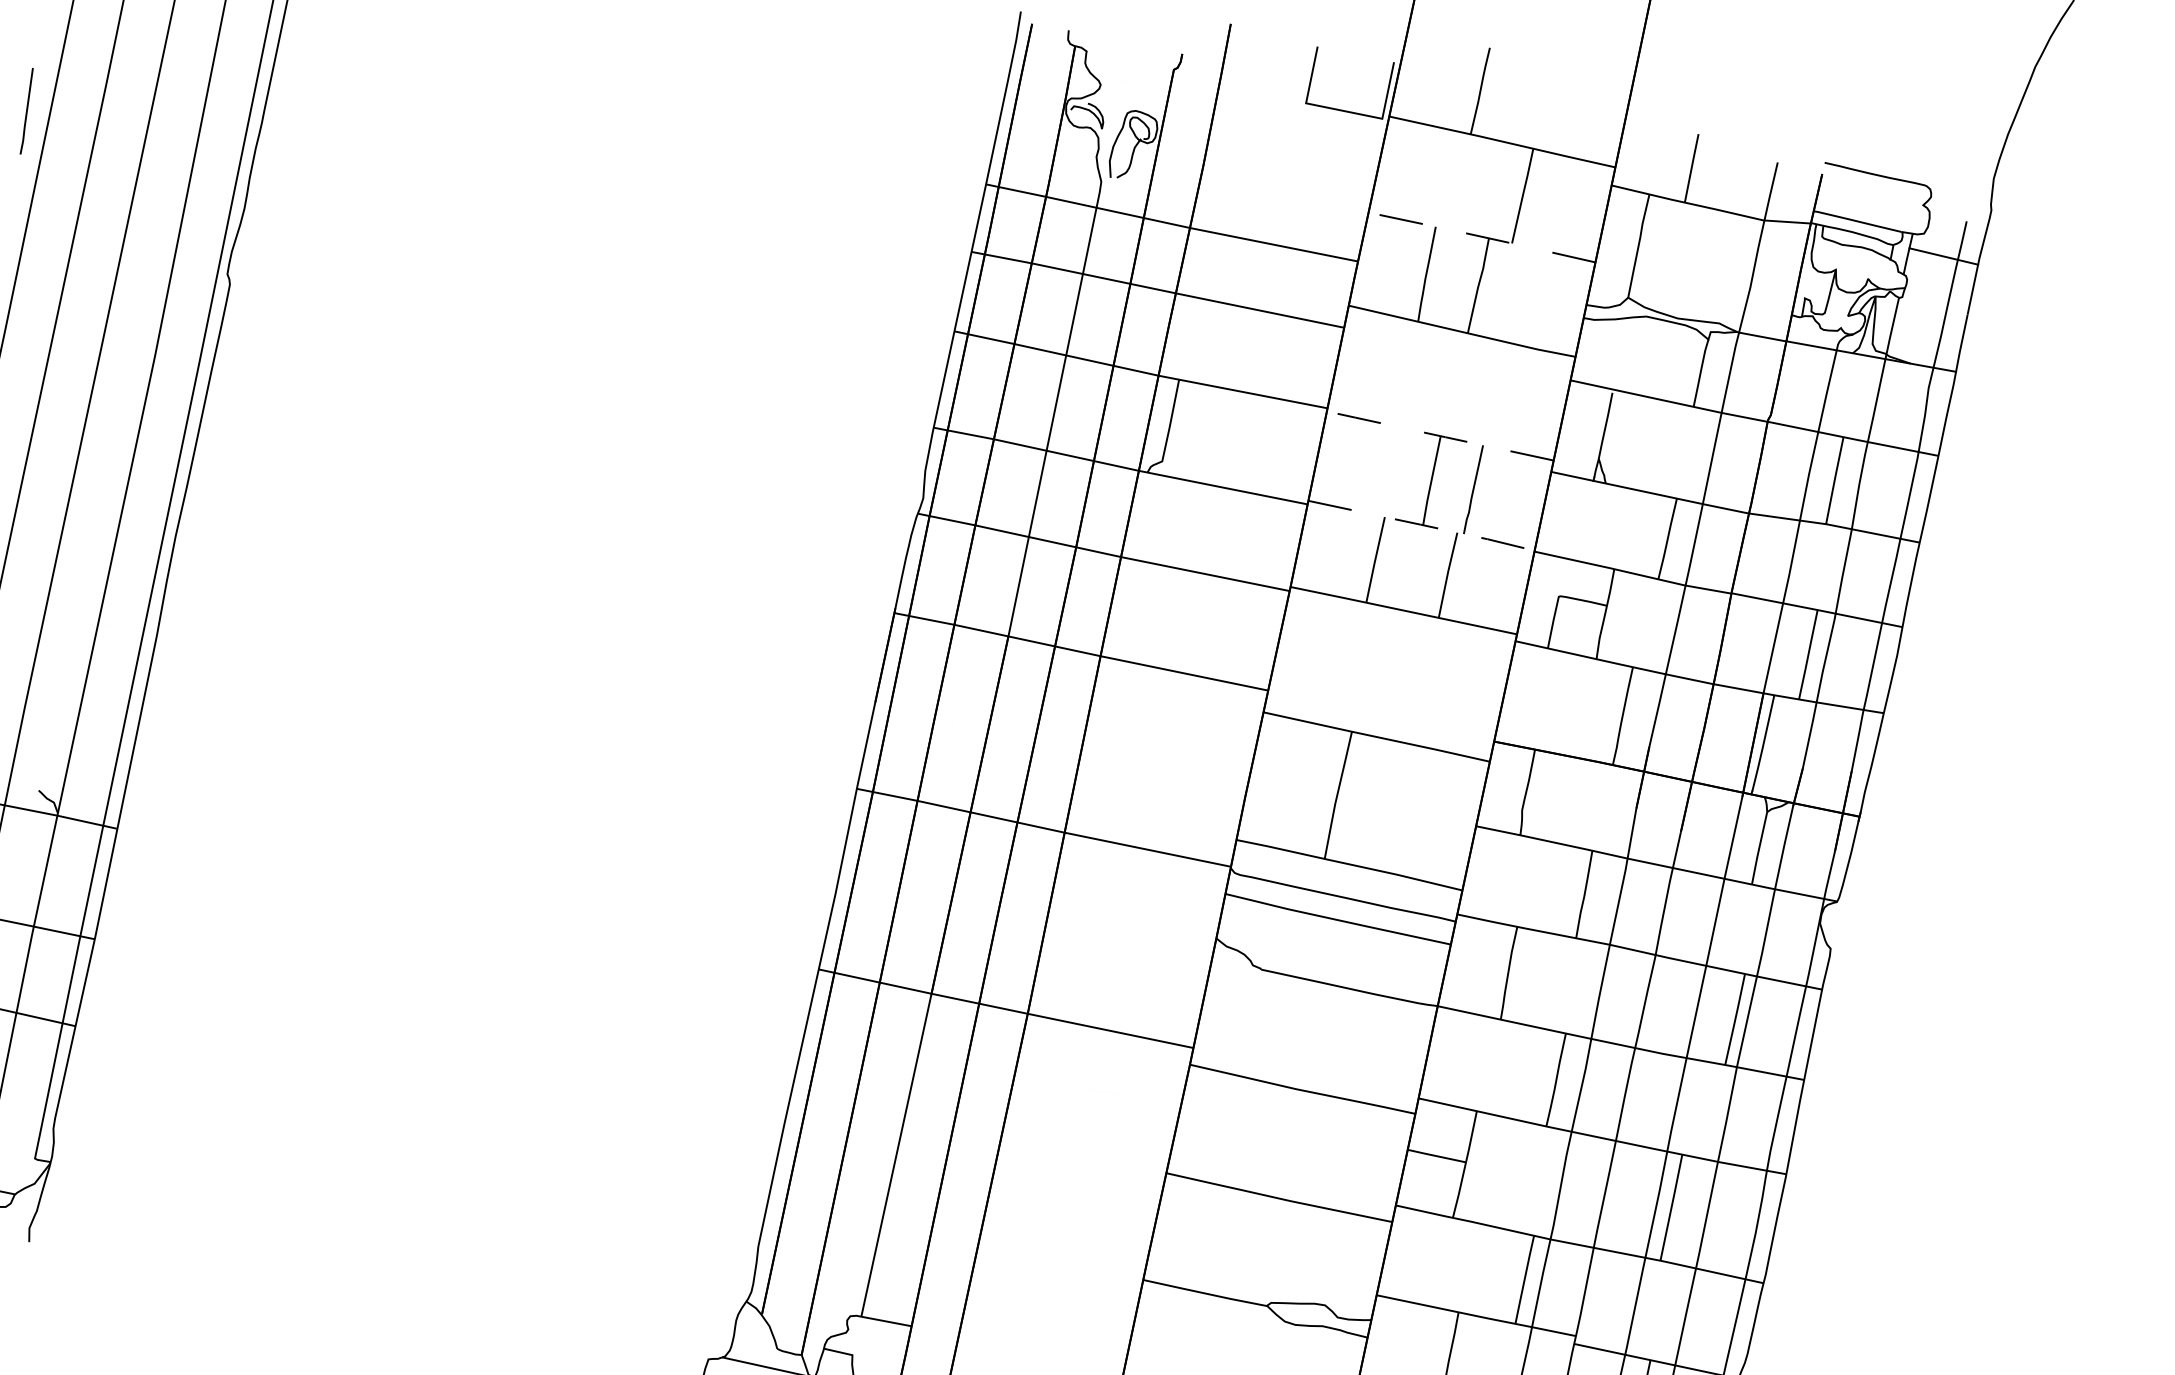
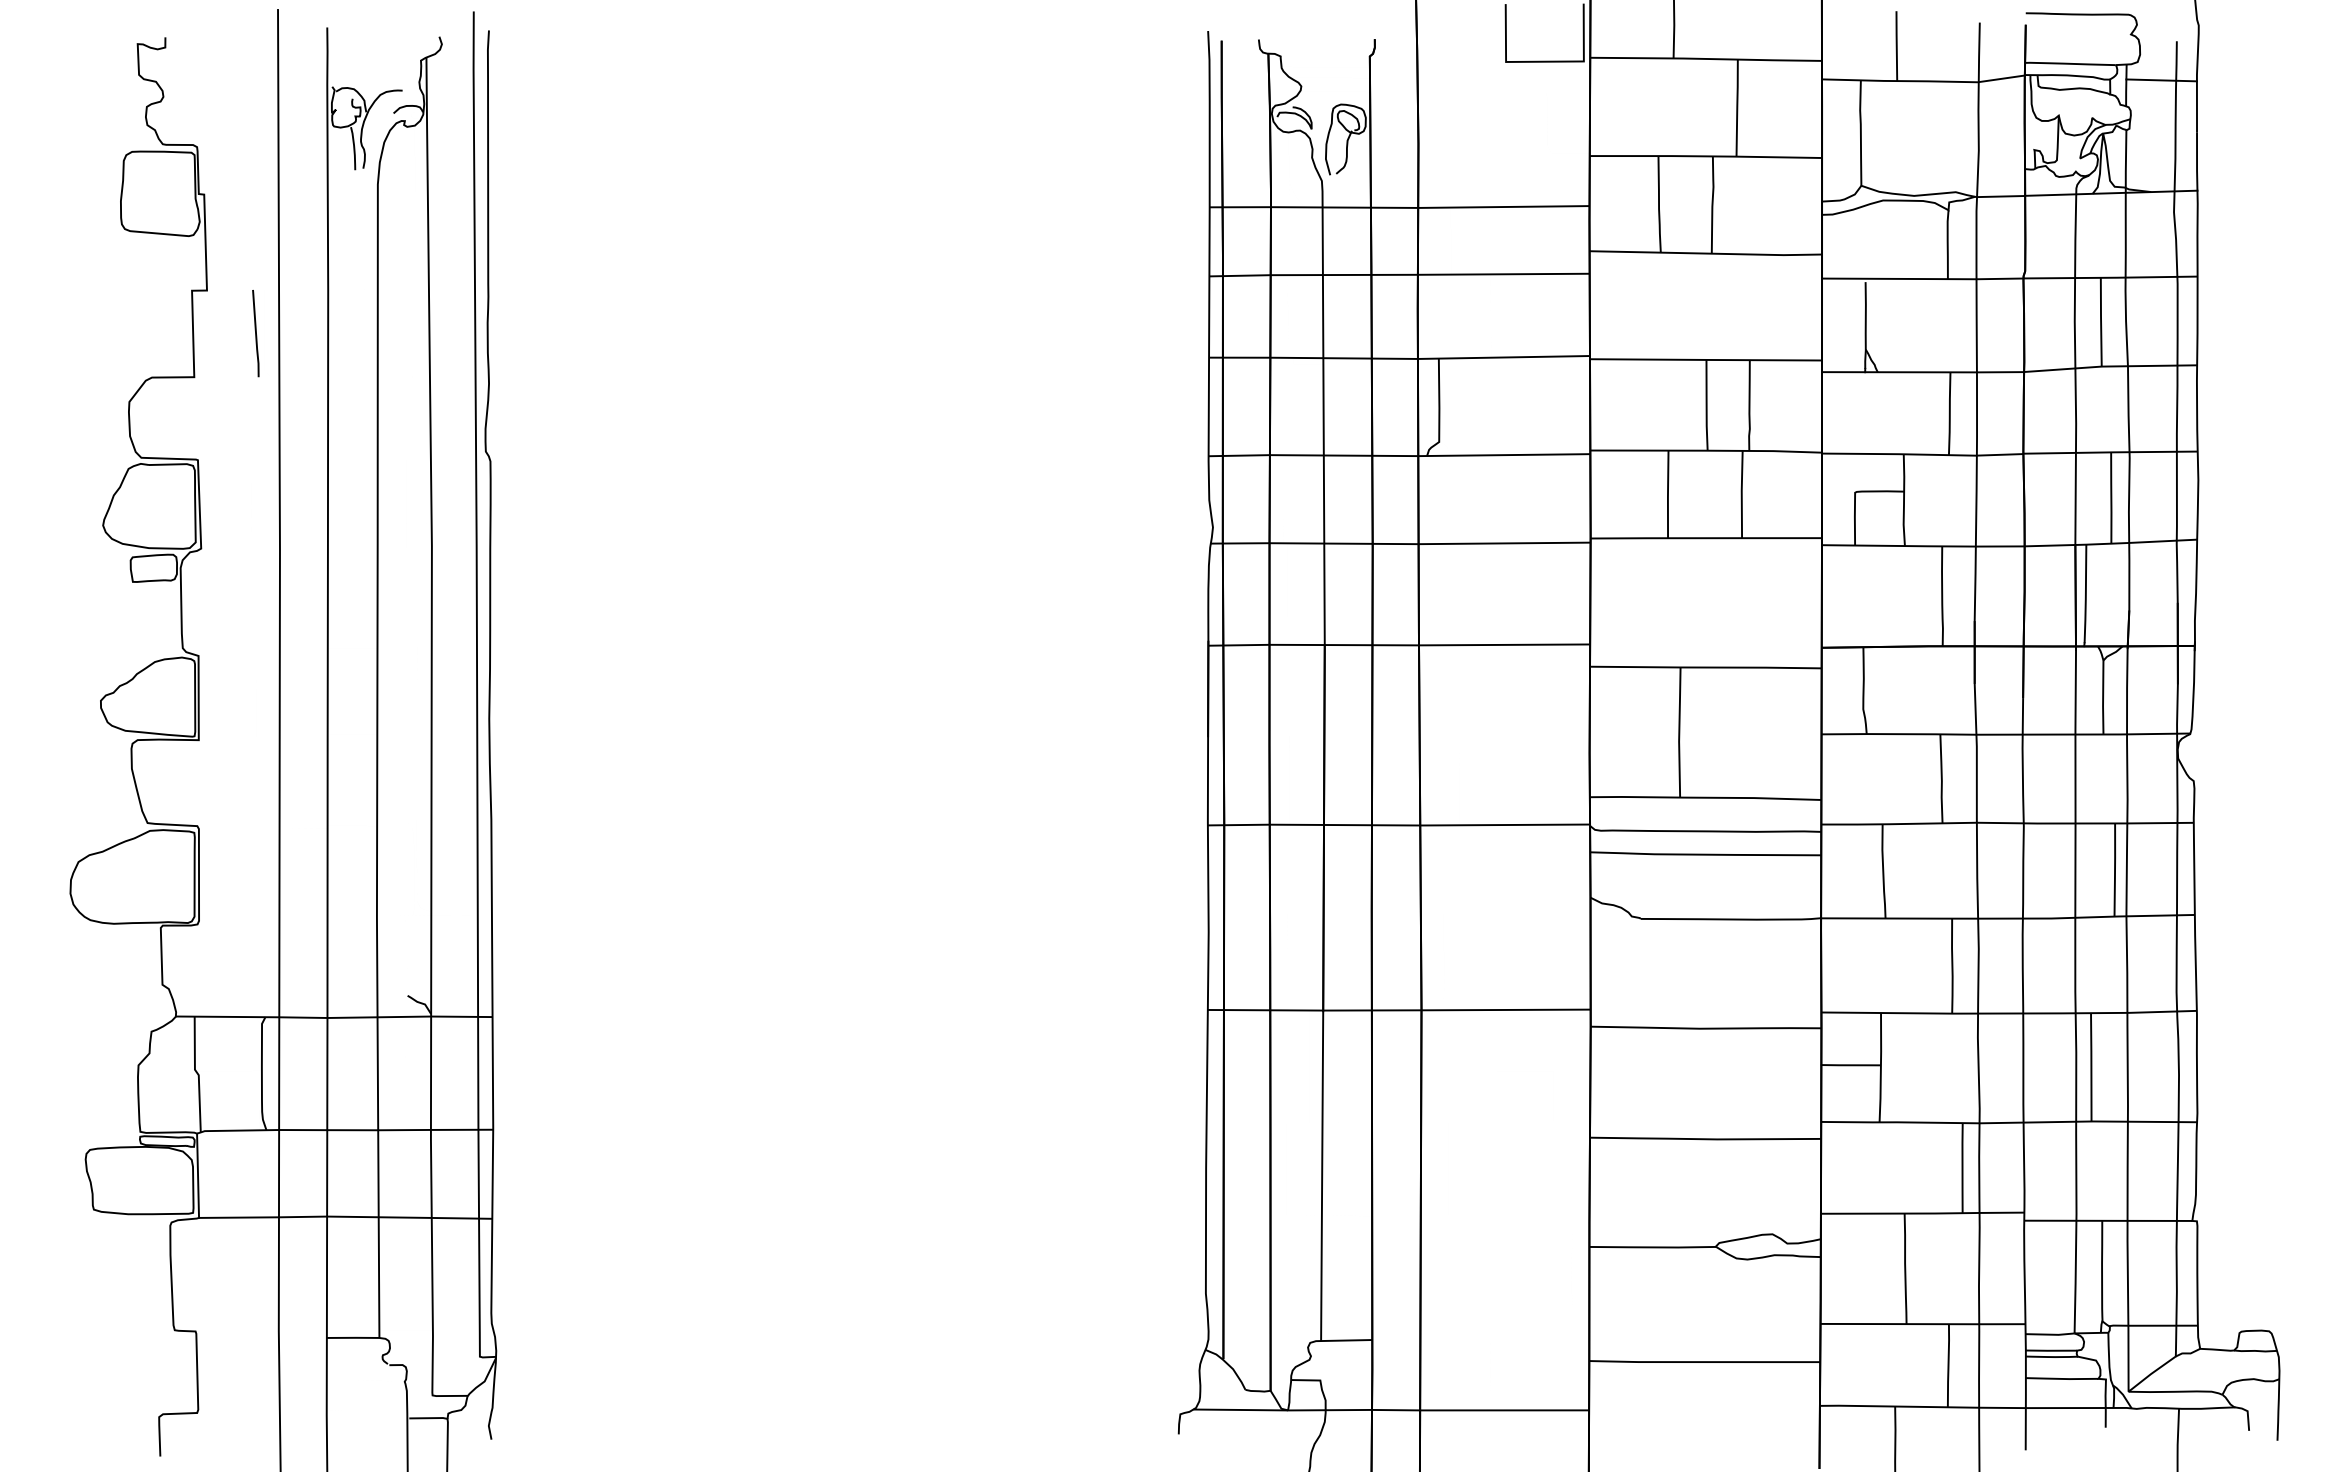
line: (1482, 237) -> (1706, 156), dashed -> solid
line: (1439, 435) -> (1705, 359), dashed -> solid
line: (1423, 524) -> (1707, 450), dashed -> solid

